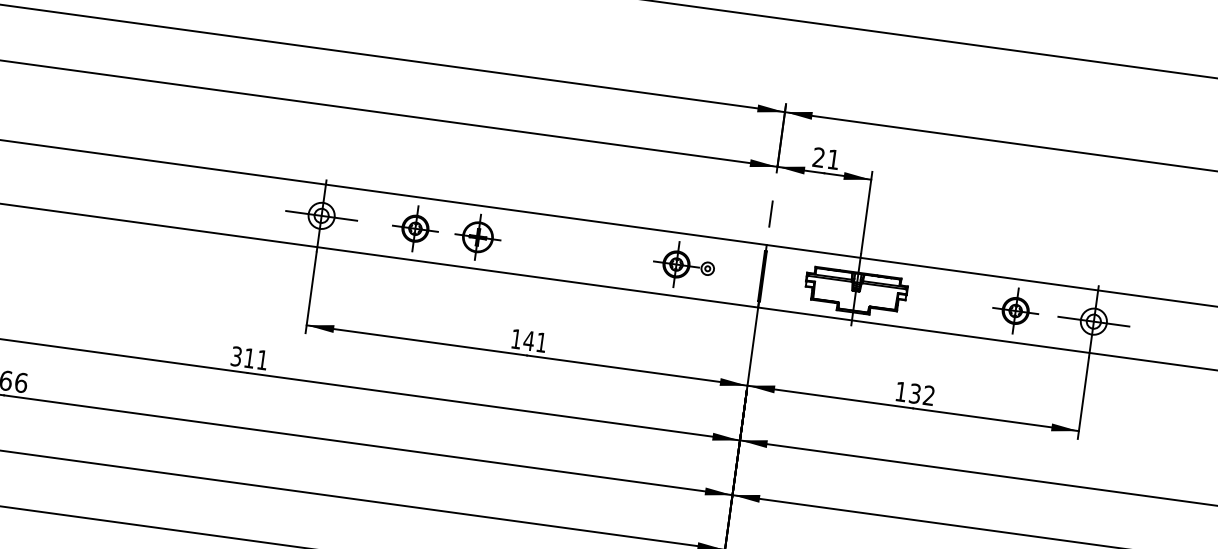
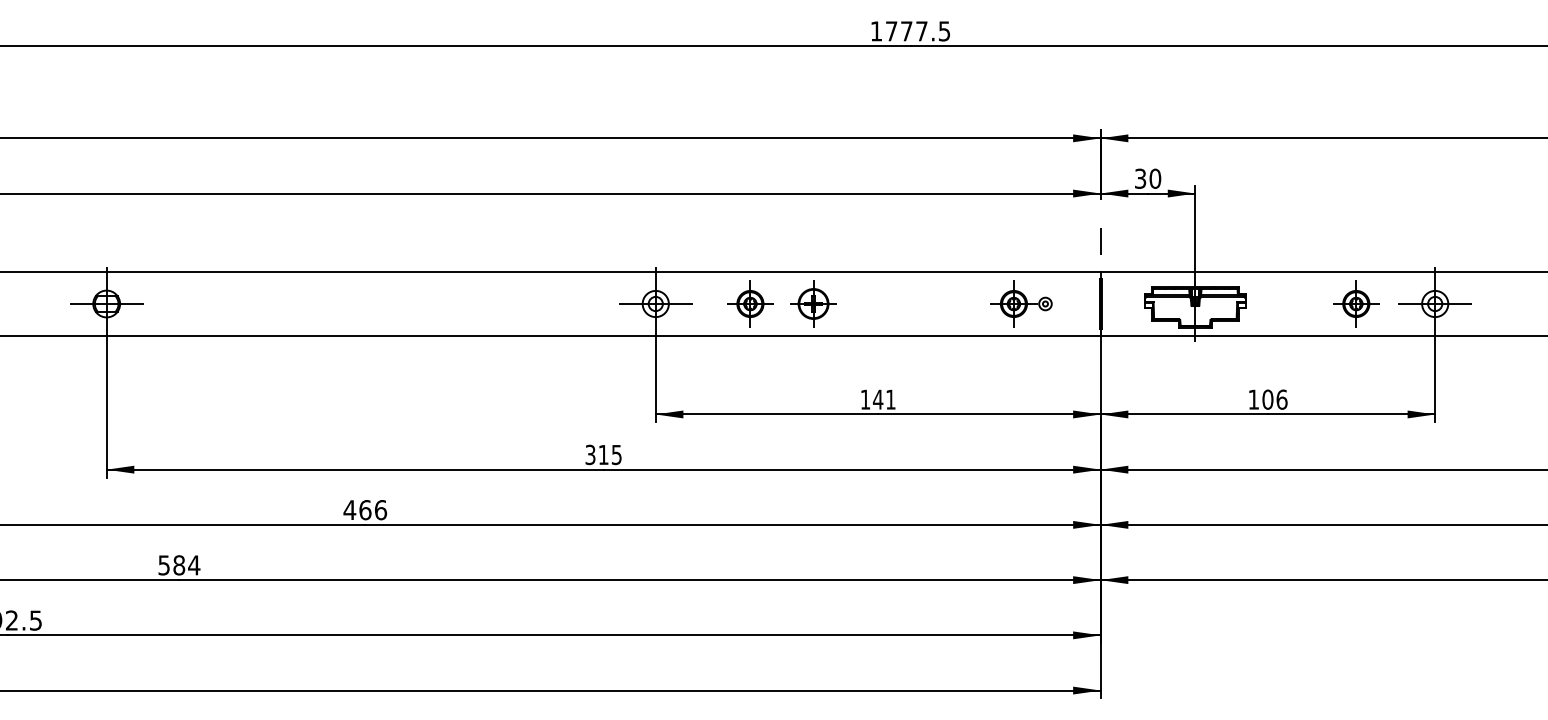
text: (826, 158) -> (1148, 178), 21 -> 30
text: (262, 360) -> (616, 455), 311 -> 315
text: (921, 394) -> (1274, 399), 132 -> 106

